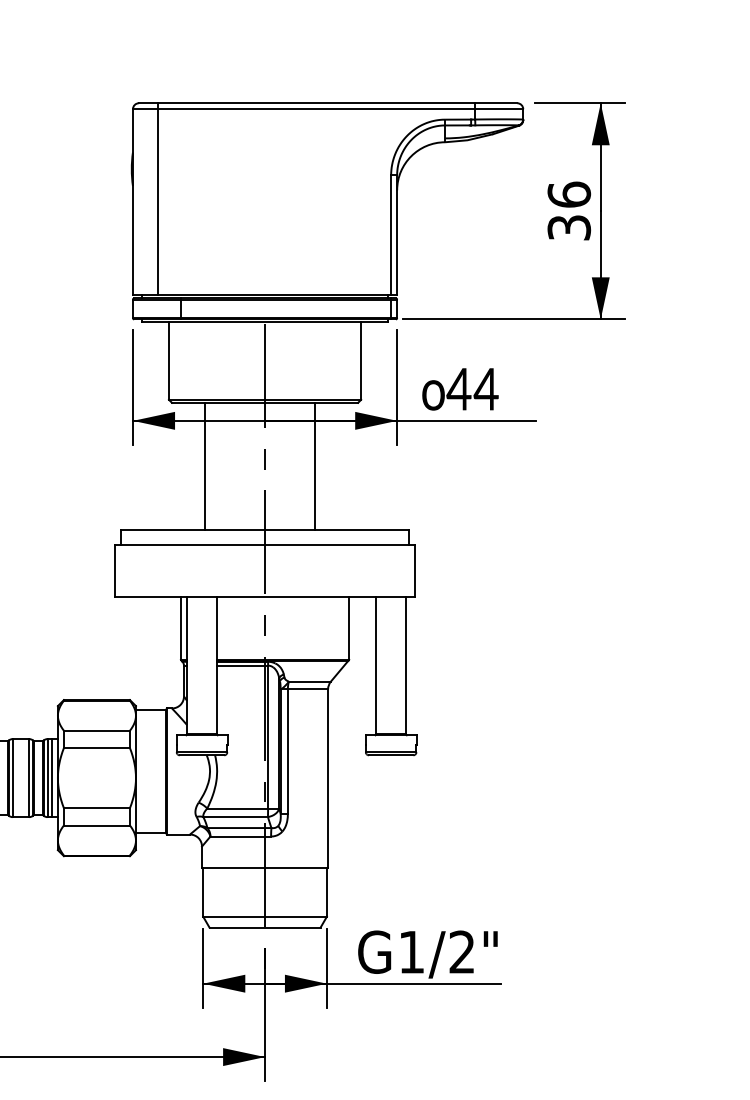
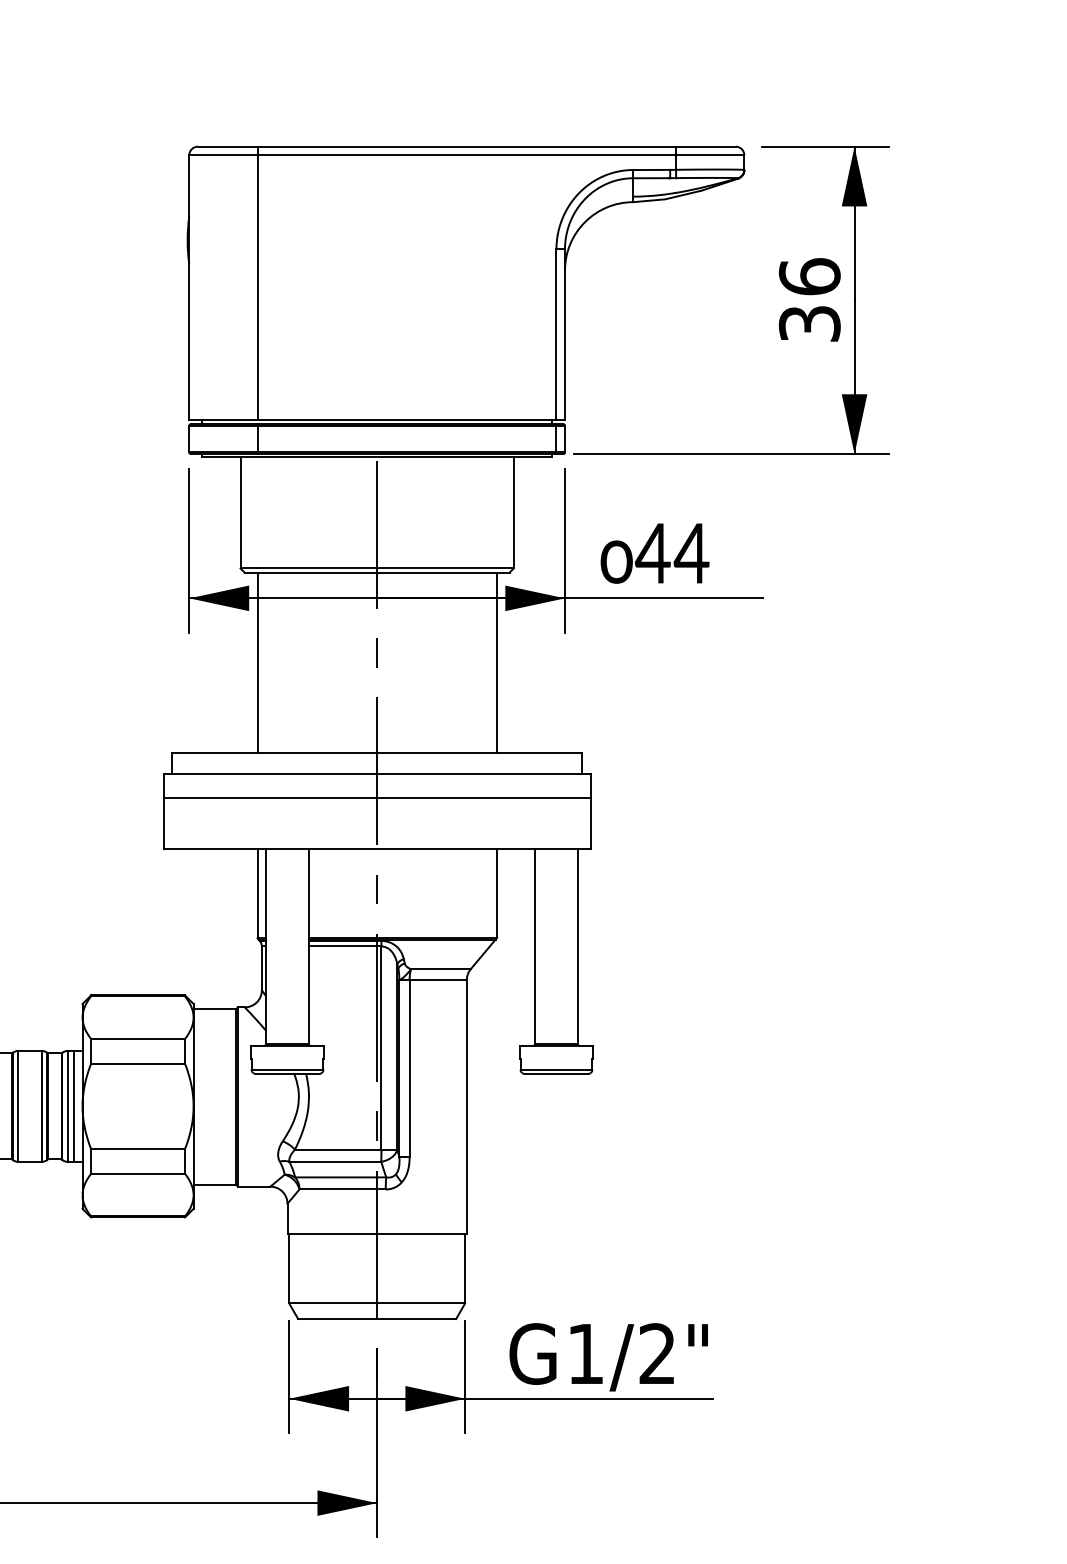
line: (158, 199) -> (258, 283), moved
line: (205, 465) -> (258, 661), moved
line: (315, 465) -> (497, 661), moved
line: (264, 561) -> (376, 798), added

